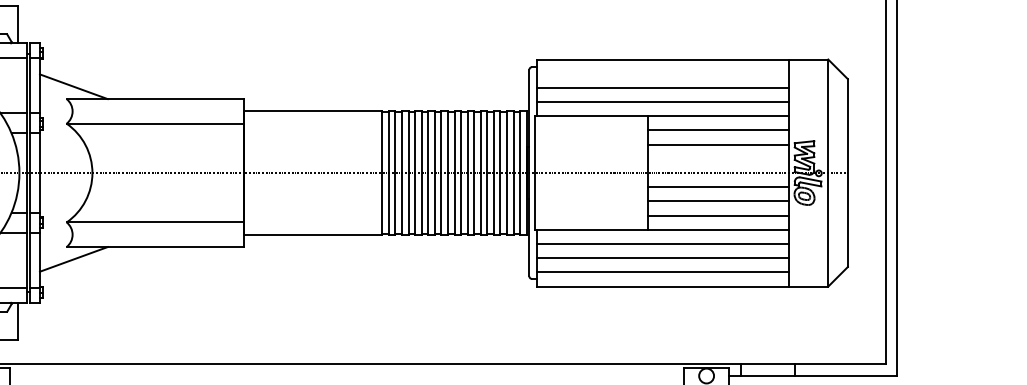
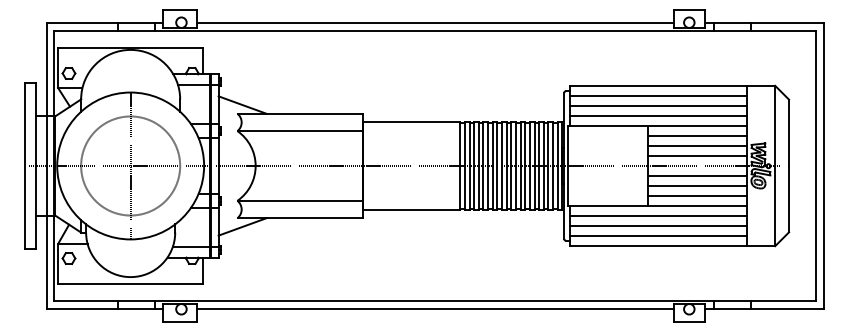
line: (662, 73) -> (658, 95), added
line: (718, 158) -> (697, 155), added
line: (347, 376) -> (435, 309), added

